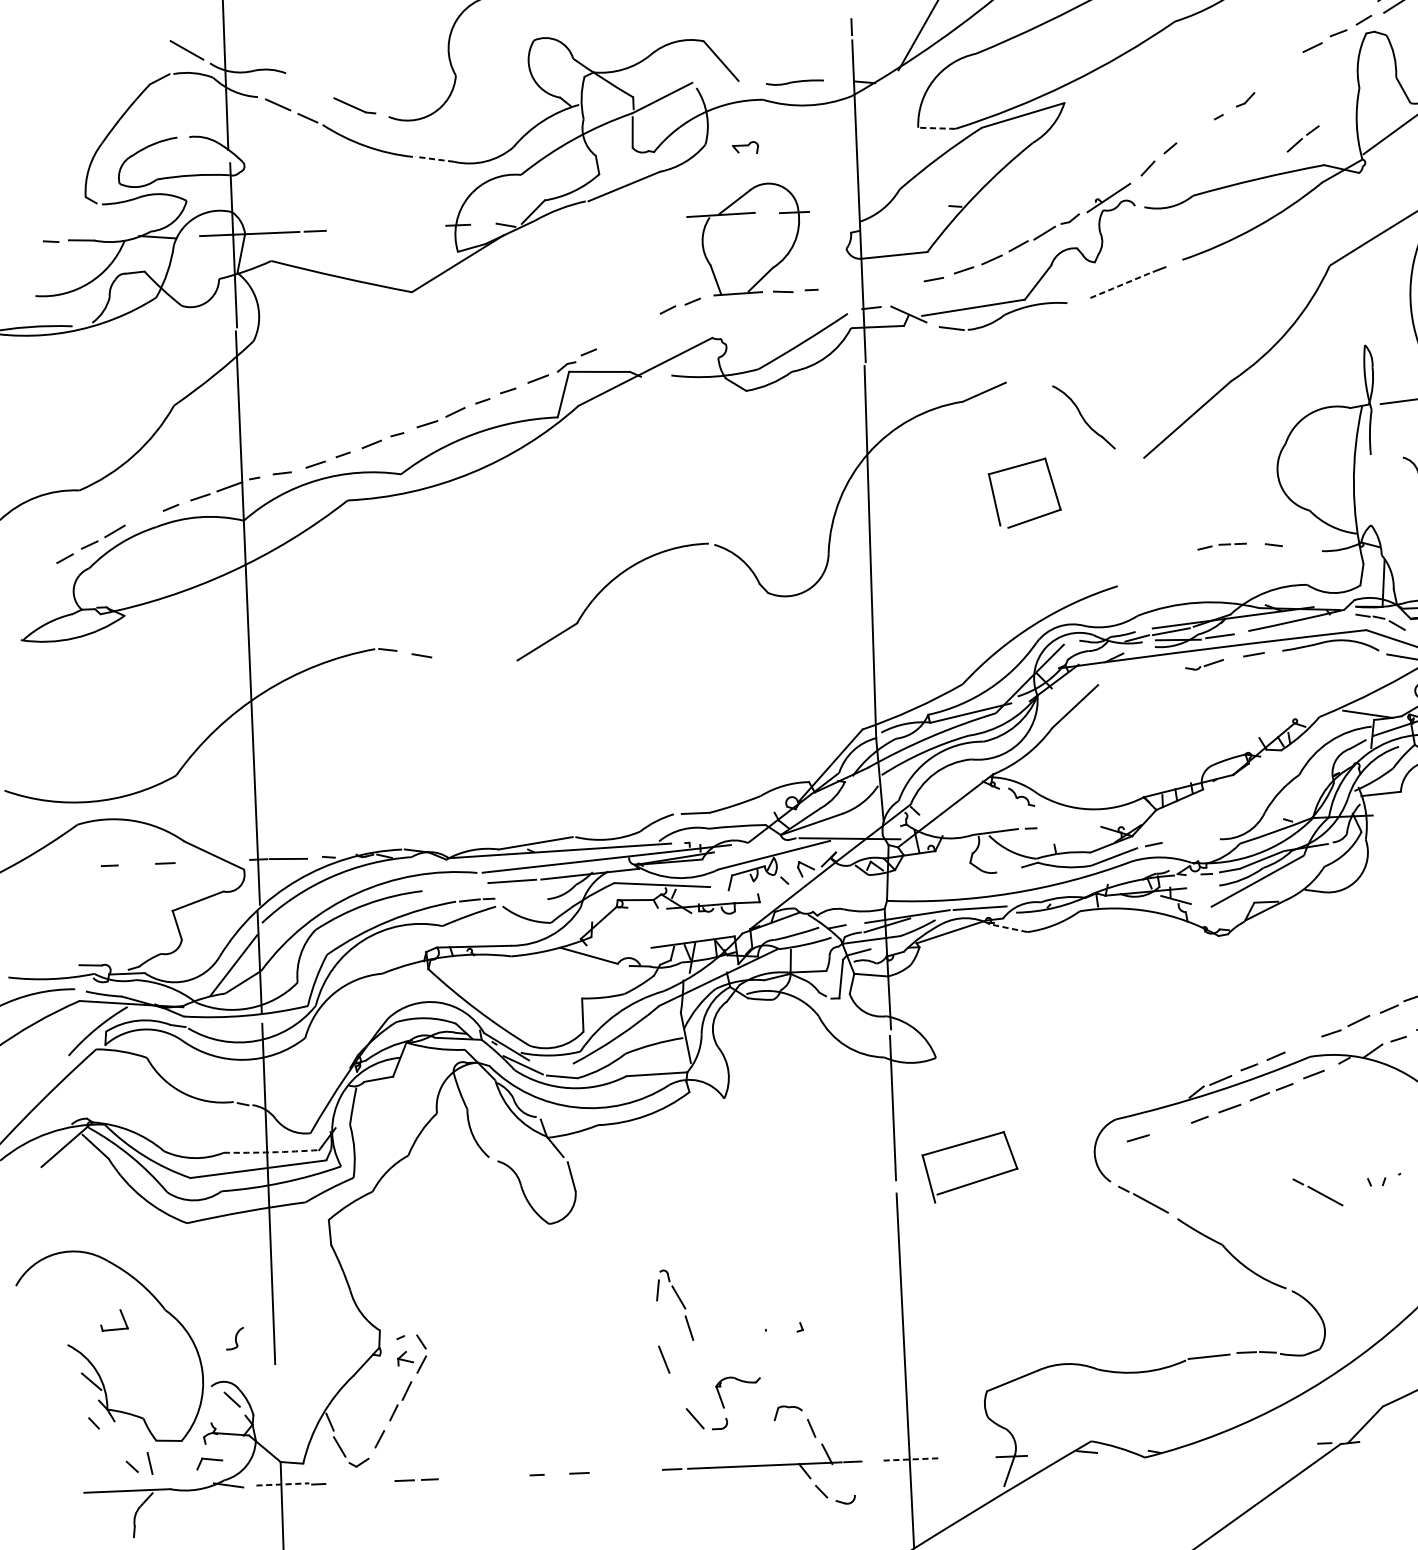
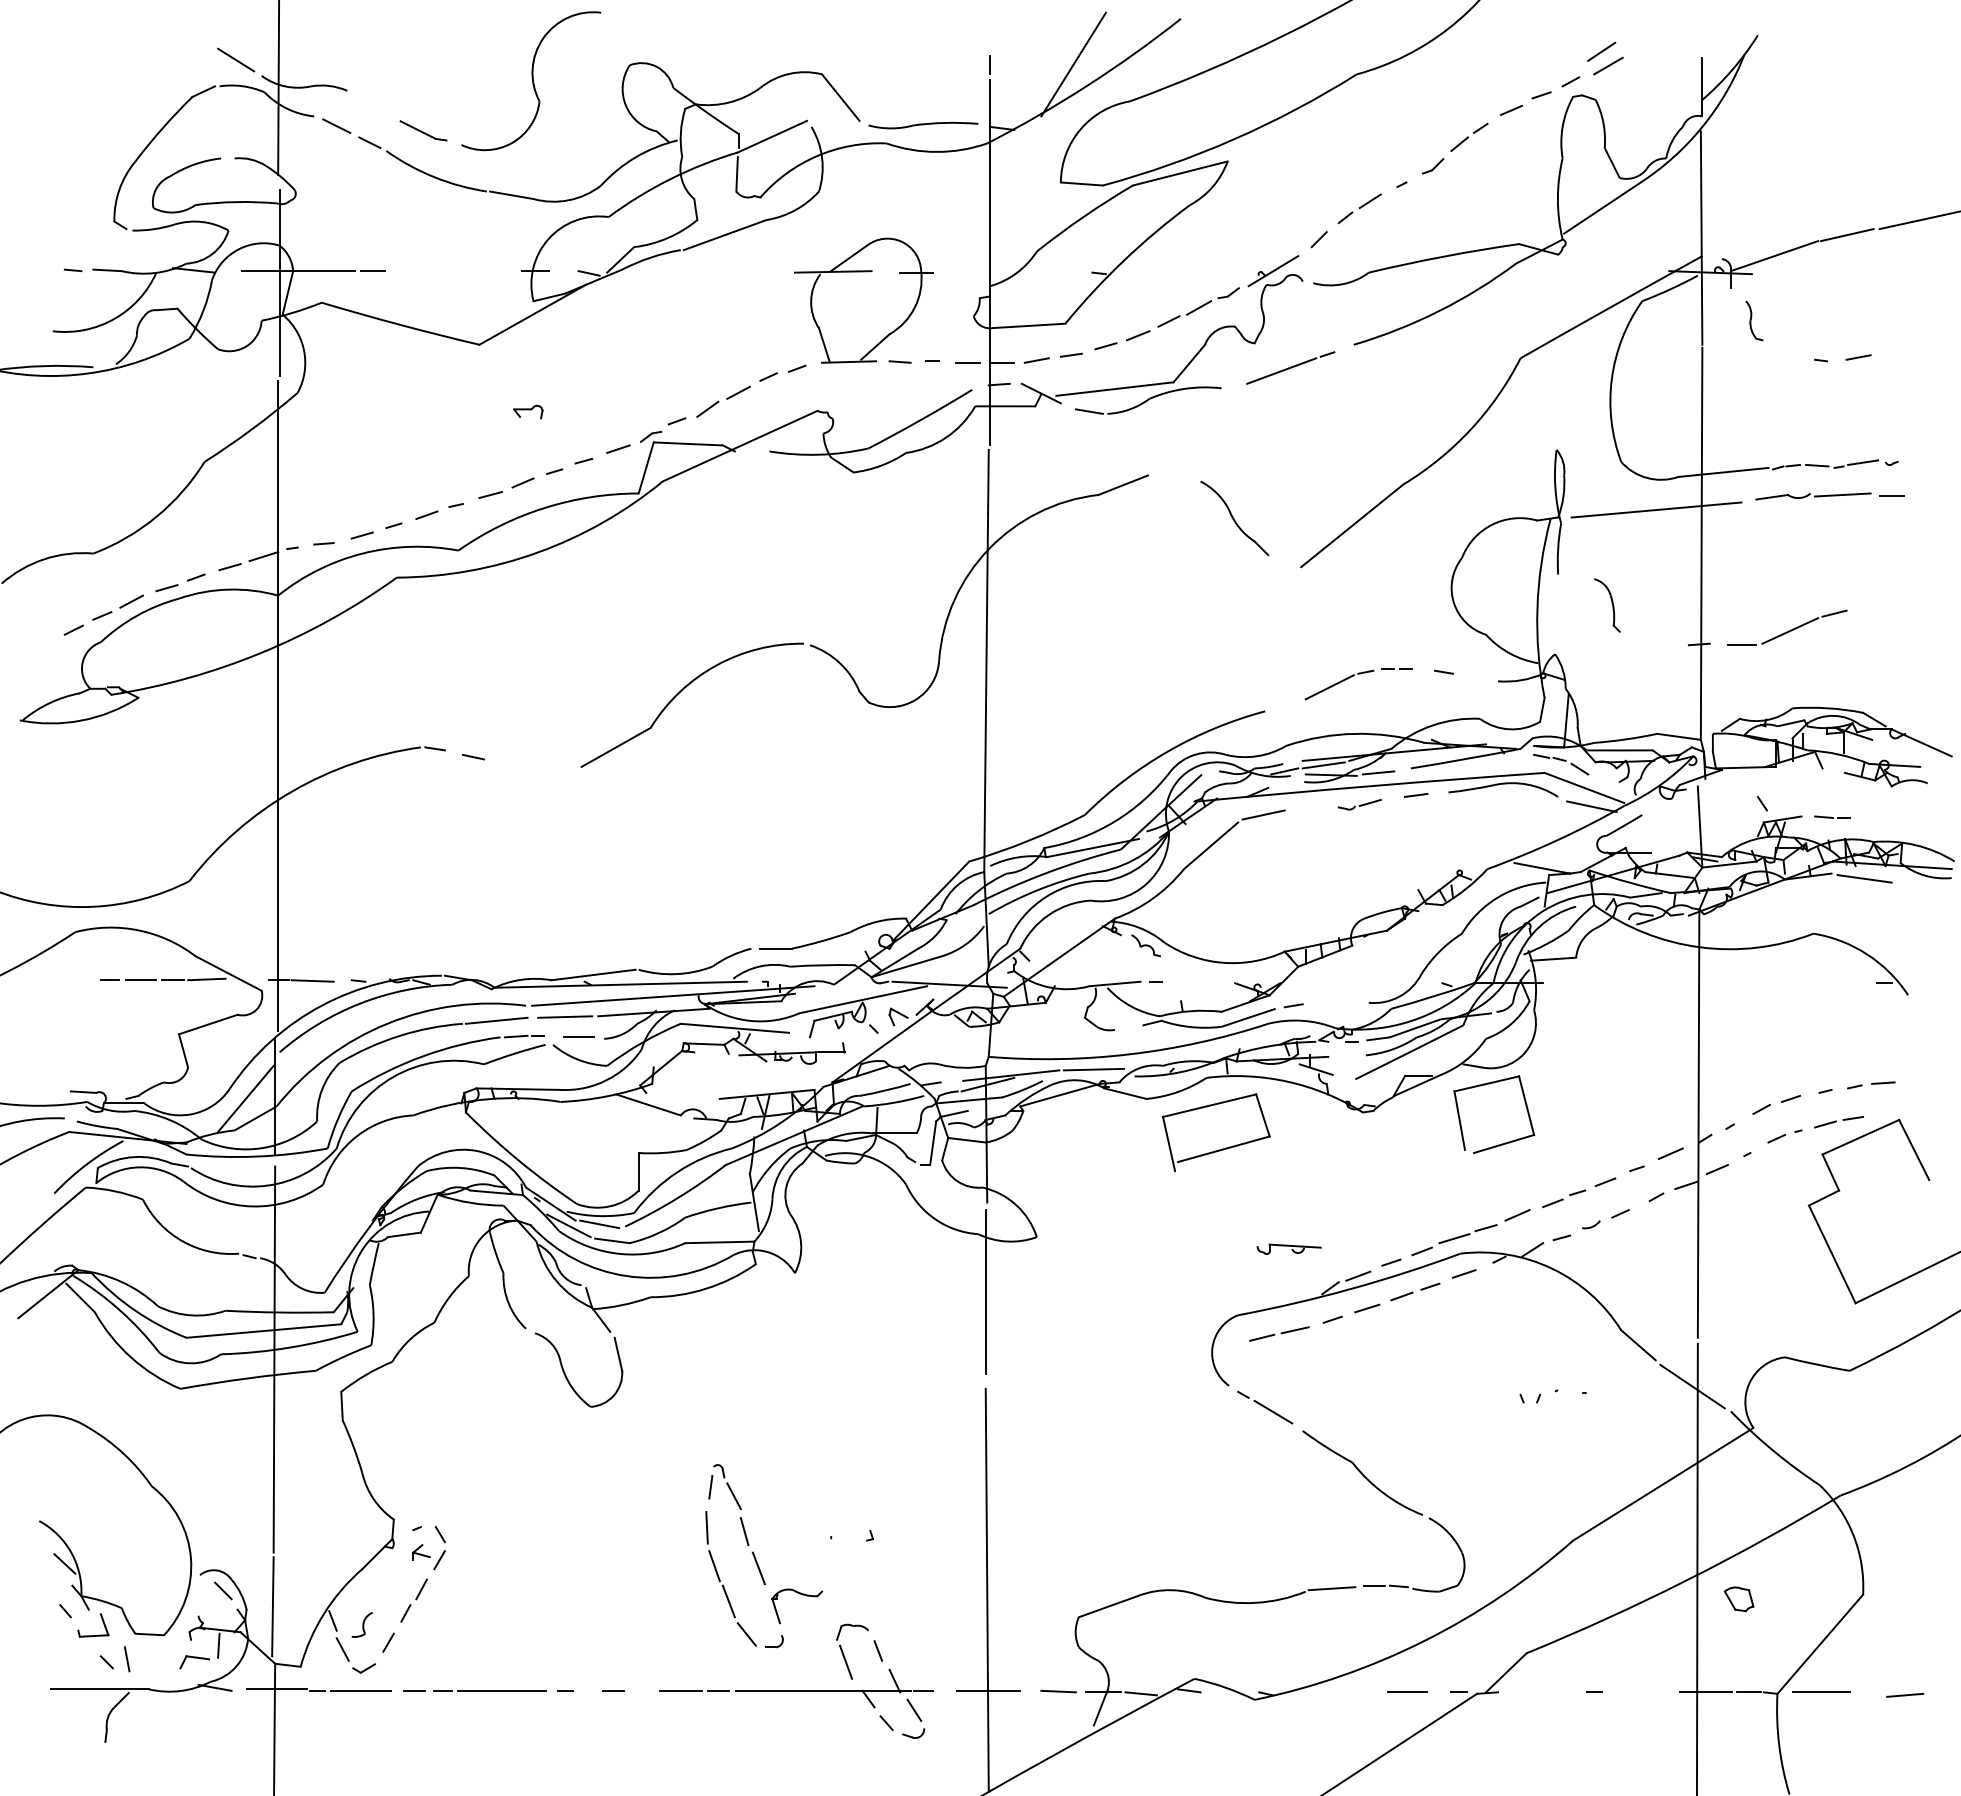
part: (795, 82) -> (923, 125), size x1.67
line: (936, 127) -> (1081, 183), dashed -> solid
line: (1190, 133) -> (1369, 201), added
part: (1303, 138) -> (1469, 136), moved
part: (745, 147) -> (528, 411), moved
line: (434, 159) -> (511, 195), dashed -> solid
line: (903, 285) -> (1036, 360), added
line: (1119, 286) -> (1281, 371), dashed -> solid
line: (873, 288) -> (1002, 362), added
line: (842, 289) -> (967, 362), added
line: (641, 324) -> (738, 392), added
line: (615, 339) -> (707, 408), added
part: (1034, 517) -> (1504, 1142), moved
line: (145, 518) -> (166, 588), added
line: (1173, 562) -> (1329, 687), added
line: (1120, 677) -> (1263, 814), added
line: (194, 861) -> (206, 979), added
line: (137, 864) -> (141, 980), added
line: (451, 886) -> (496, 1020), added
line: (524, 898) -> (578, 1037), added
line: (1008, 928) -> (1125, 1093), dashed -> solid
line: (1304, 1043) -> (1454, 1238), added
part: (1158, 1058) -> (1288, 1248), added
line: (550, 1062) -> (599, 1224), added
line: (1166, 1130) -> (1294, 1330), added
arc: (271, 1152) -> (279, 1312), dashed -> solid
part: (976, 1181) -> (1222, 1148), moved
line: (1318, 1192) -> (1463, 1407), removed
part: (122, 1317) -> (102, 1622), moved
line: (655, 1325) -> (706, 1527), added
part: (234, 1338) -> (361, 1624), moved
line: (703, 1360) -> (758, 1568), added
line: (677, 1390) -> (728, 1601), added
line: (276, 1411) -> (272, 1606), added
line: (783, 1438) -> (846, 1661), added
line: (1279, 1445) -> (1407, 1692), added
line: (230, 1447) -> (218, 1645), added
line: (1045, 1456) -> (1141, 1693), added
line: (971, 1457) -> (1058, 1691), added
line: (910, 1459) -> (988, 1690), dashed -> solid
line: (638, 1470) -> (680, 1690), added
line: (481, 1477) -> (501, 1690), added
line: (845, 1478) -> (914, 1709), added
line: (356, 1482) -> (360, 1690), added
line: (283, 1484) -> (277, 1689), dashed -> solid

